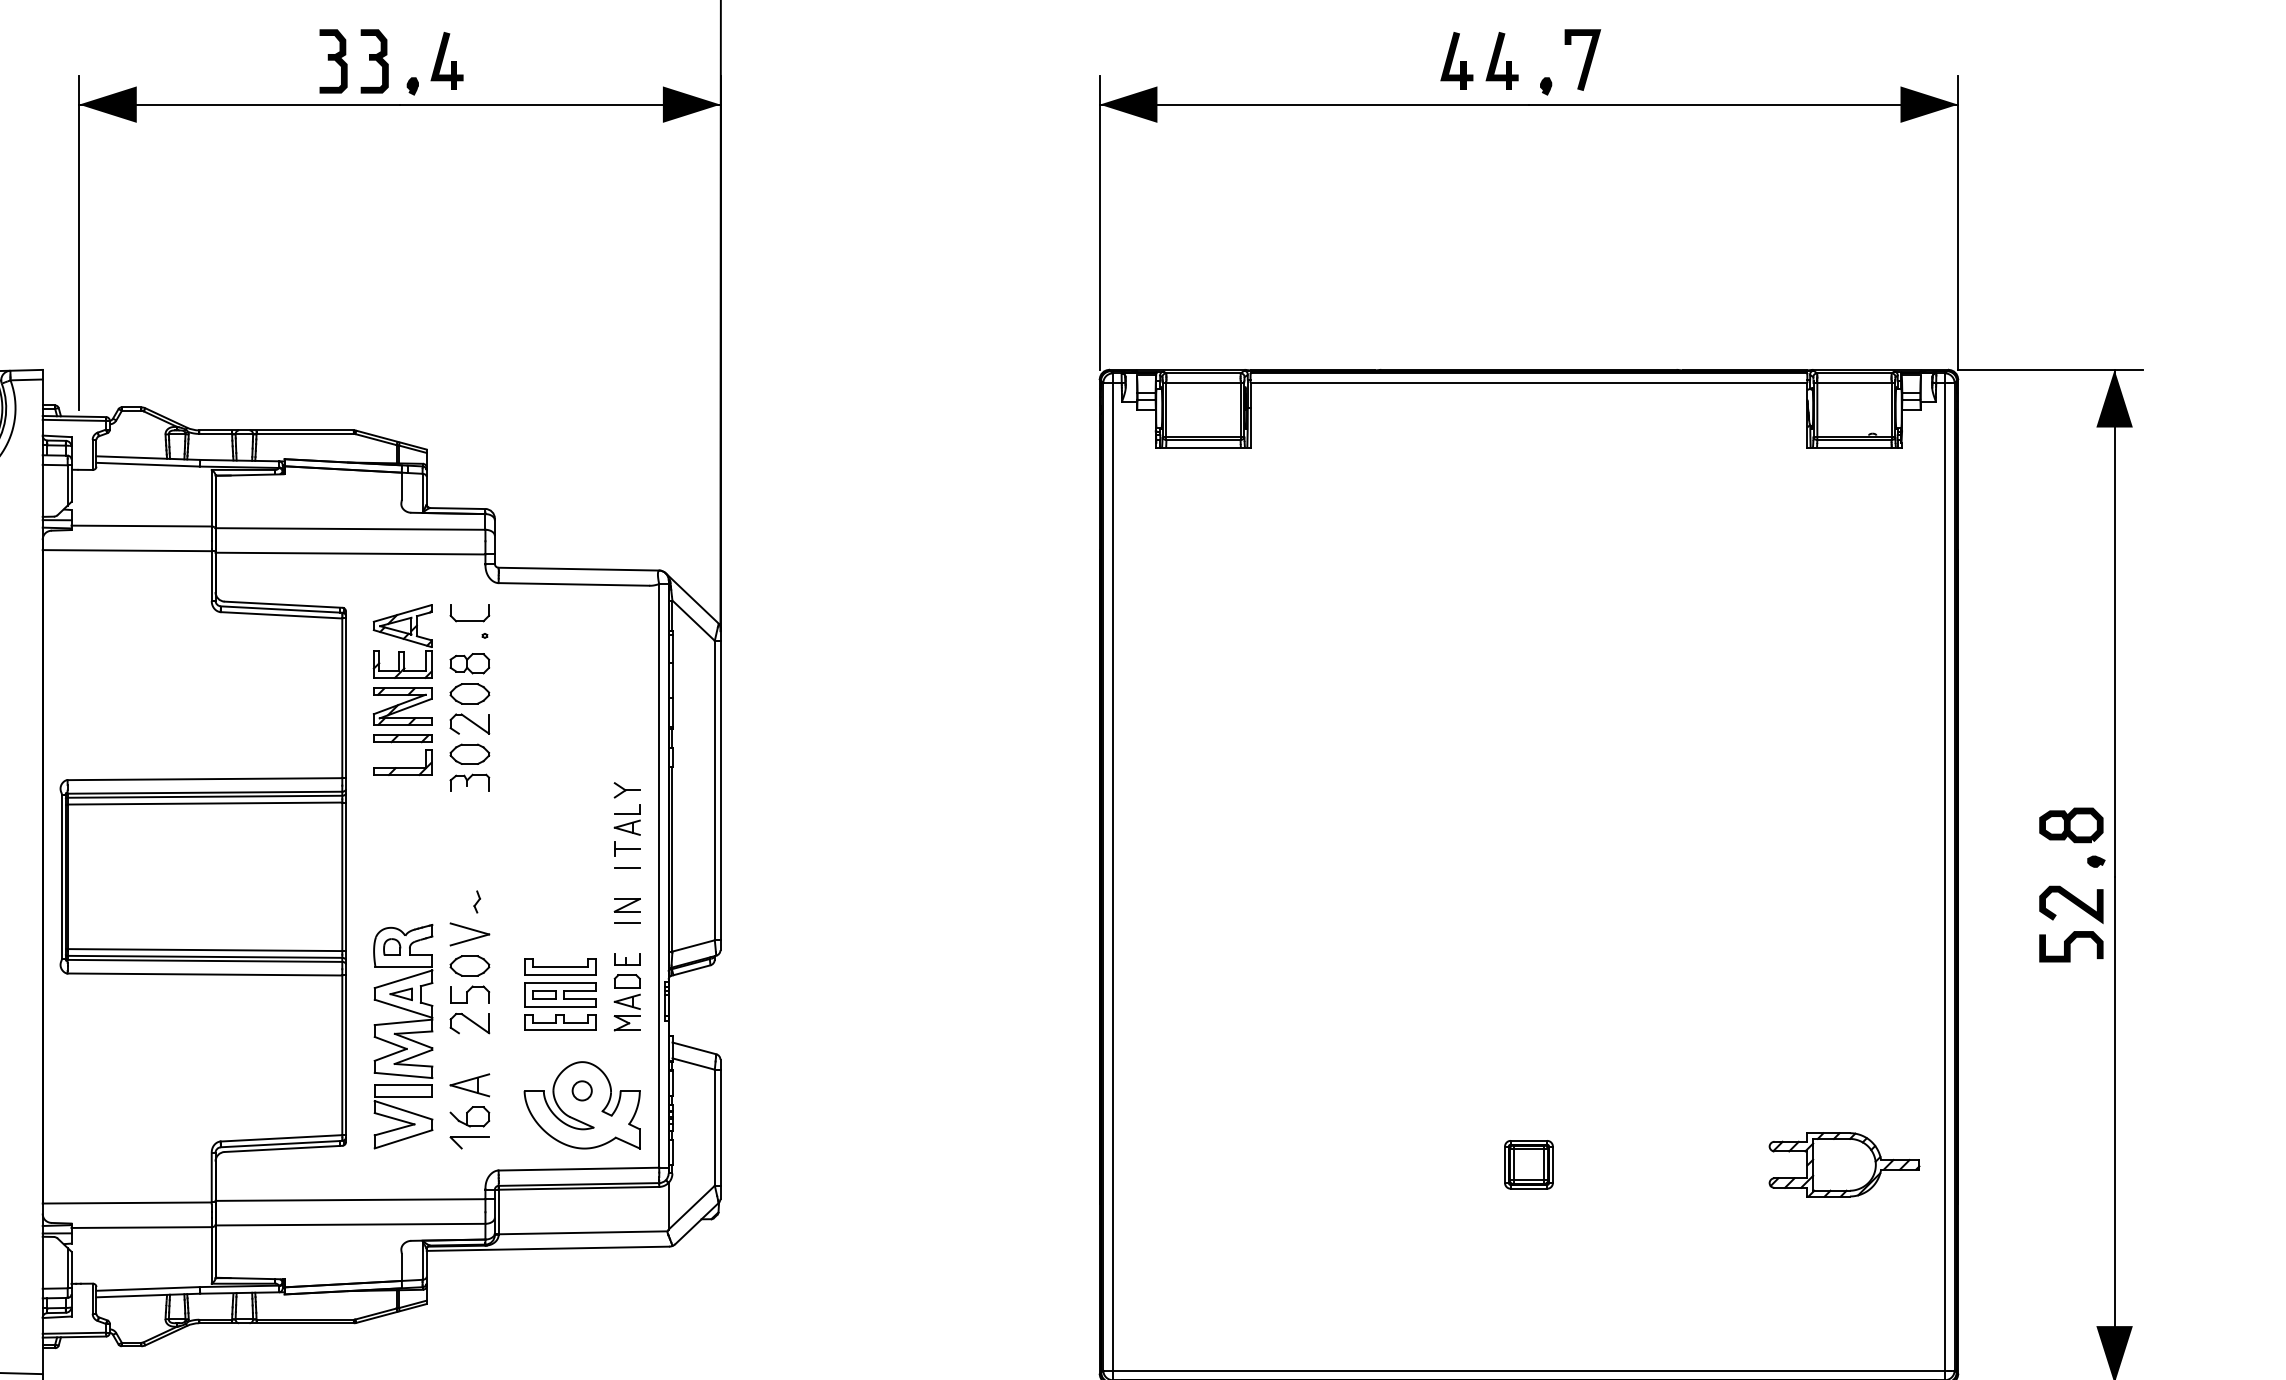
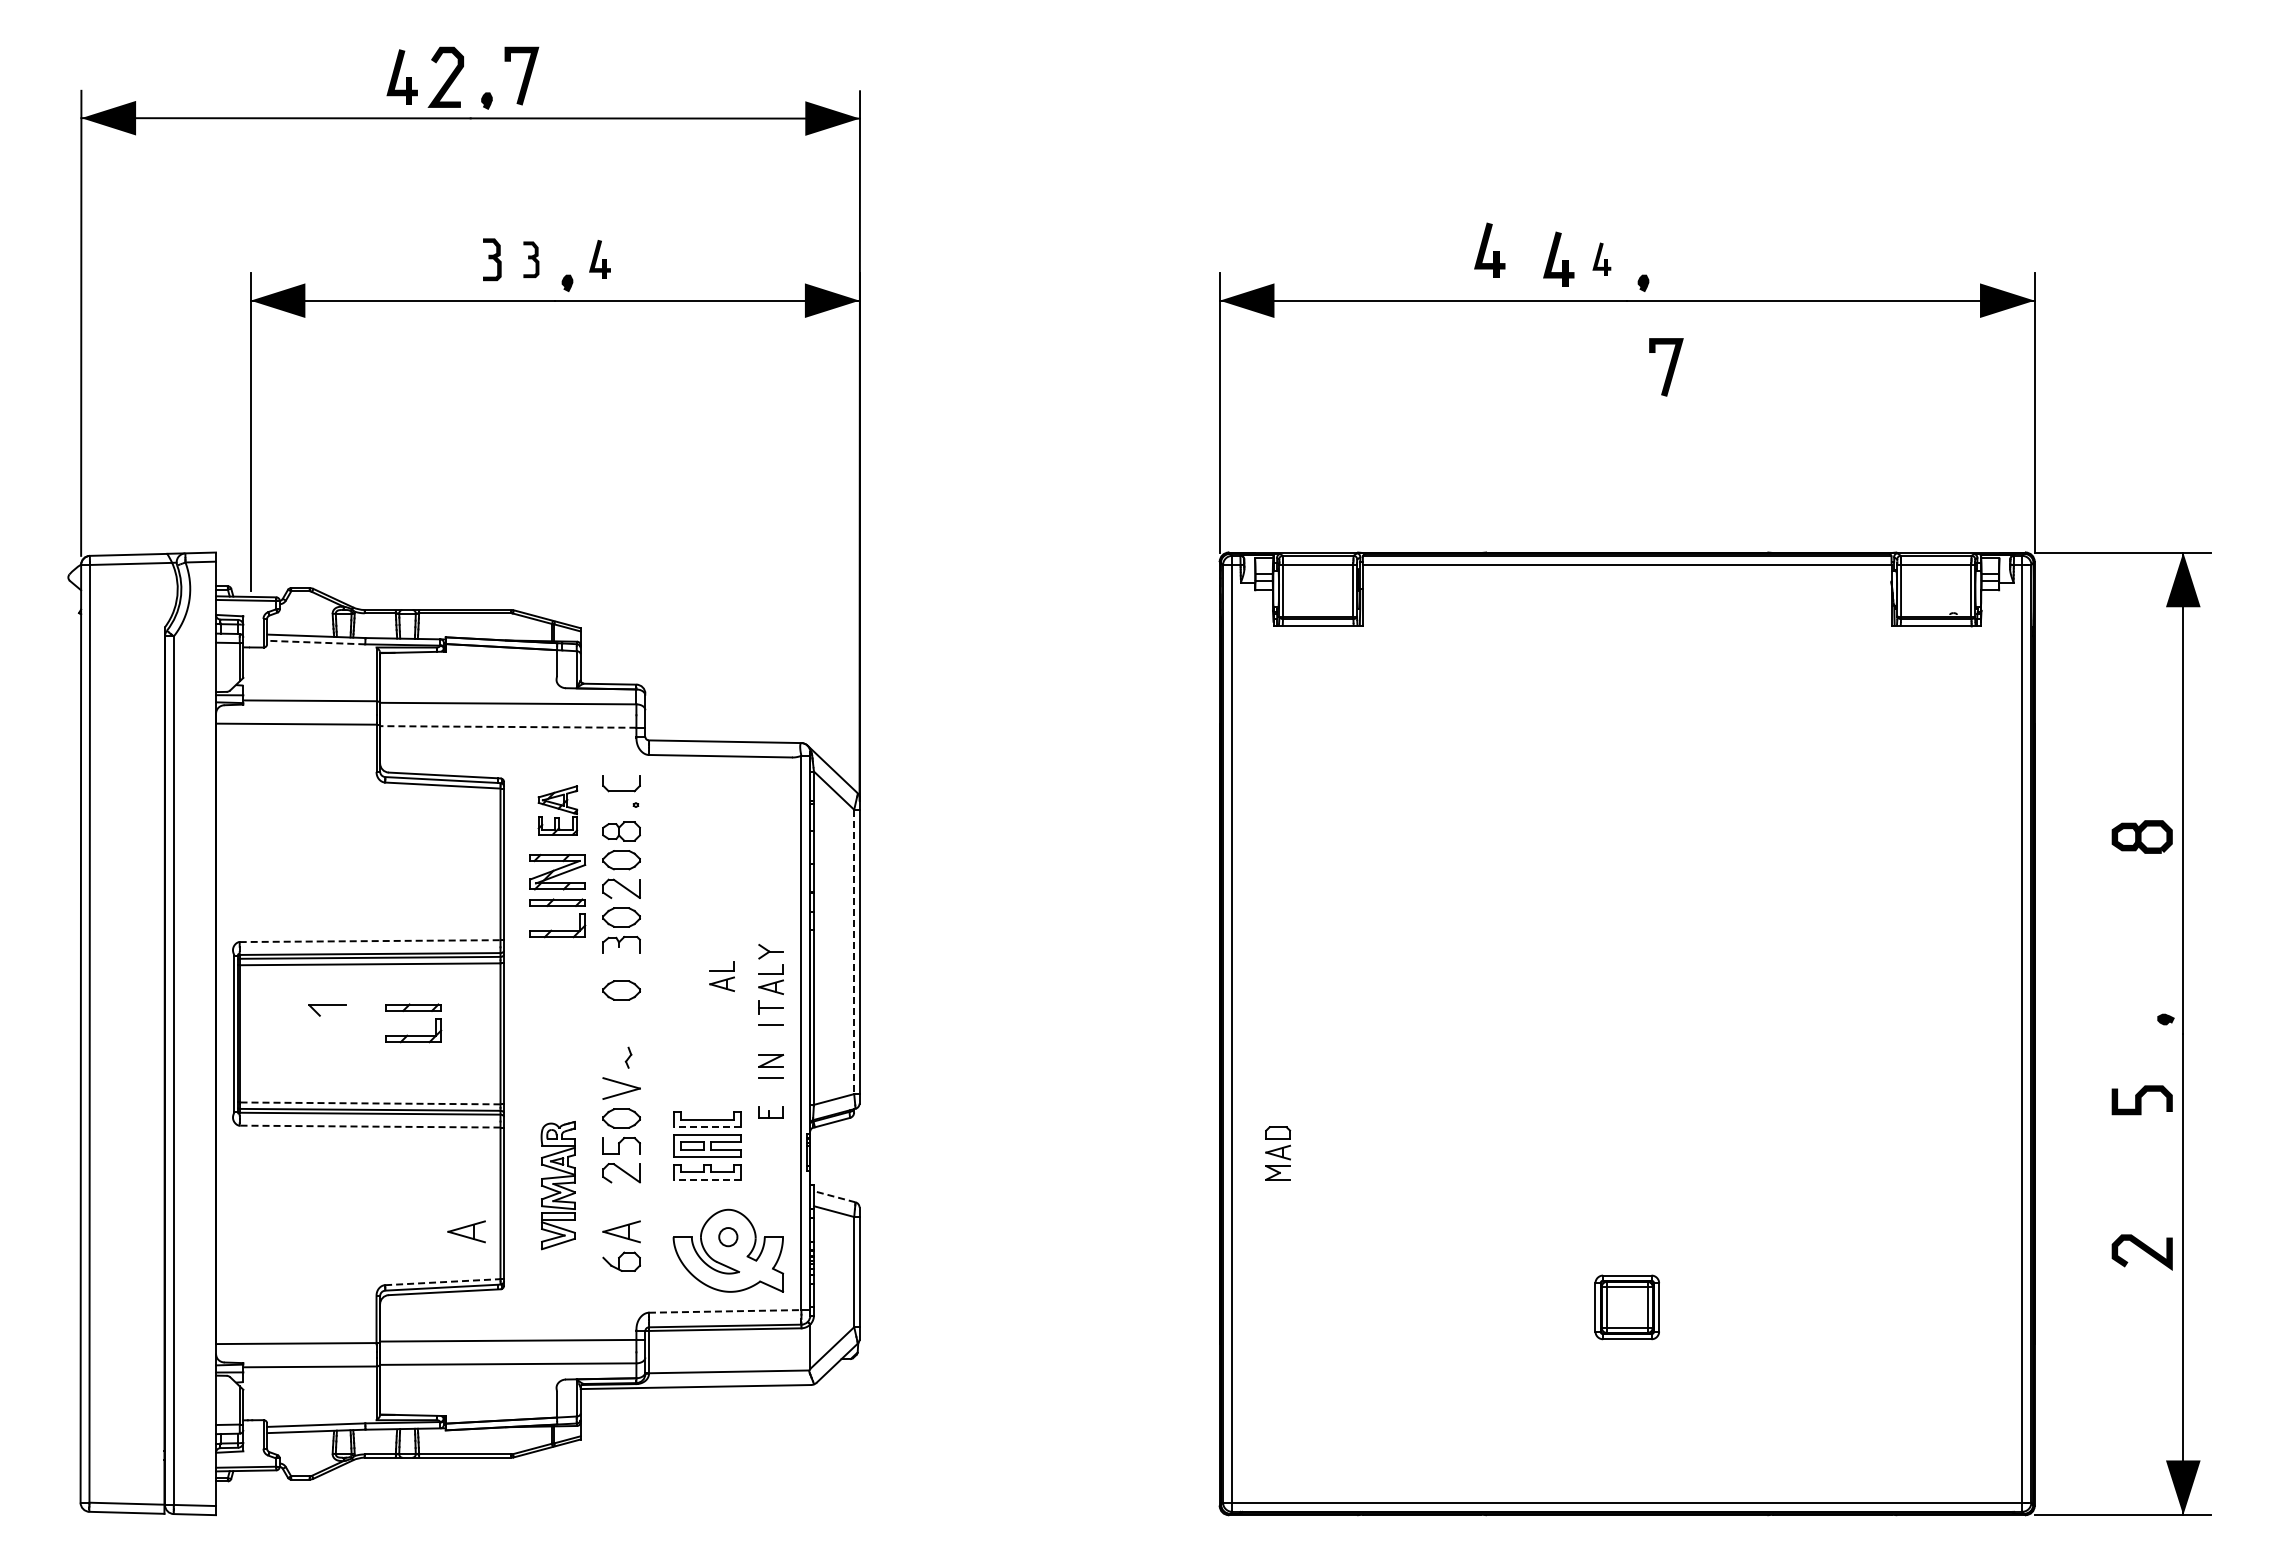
part: (1383, 50) -> (1489, 249), added
part: (446, 60) -> (599, 258), size x0.7
part: (1501, 60) -> (1601, 258), size x0.6
part: (333, 61) -> (492, 259), size x0.7
part: (374, 61) -> (531, 259), size x0.6
line: (1585, 61) -> (1668, 368), moved
line: (147, 464) -> (315, 642), solid -> dashed
line: (349, 553) -> (507, 726), solid -> dashed
part: (402, 641) -> (557, 810), size x0.7
line: (205, 779) -> (370, 941), solid -> dashed
line: (715, 791) -> (854, 952), solid -> dashed
part: (575, 816) -> (721, 976), added
part: (2070, 824) -> (2141, 836), moved
part: (469, 831) -> (621, 990), added
part: (250, 853) -> (413, 1011), added
curve: (2072, 902) -> (2143, 1250), moved
line: (204, 950) -> (369, 1103), solid -> dashed
line: (204, 974) -> (369, 1126), solid -> dashed
line: (560, 975) -> (707, 1127), solid -> dashed
part: (627, 1002) -> (1278, 1153), moved
line: (560, 1030) -> (707, 1179), solid -> dashed
part: (402, 1036) -> (557, 1185), size x0.6
line: (694, 1048) -> (834, 1196), solid -> dashed
part: (306, 1084) -> (466, 1231), added
line: (281, 1138) -> (442, 1282), solid -> dashed
part: (469, 1142) -> (327, 1010), moved
part: (1528, 1163) -> (1626, 1306), size x1.4
part: (1844, 1165) -> (1926, 1307), removed
line: (579, 1169) -> (725, 1311), solid -> dashed

